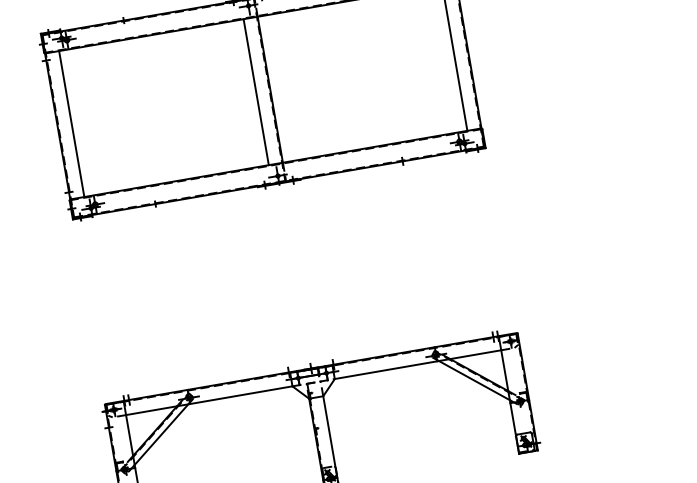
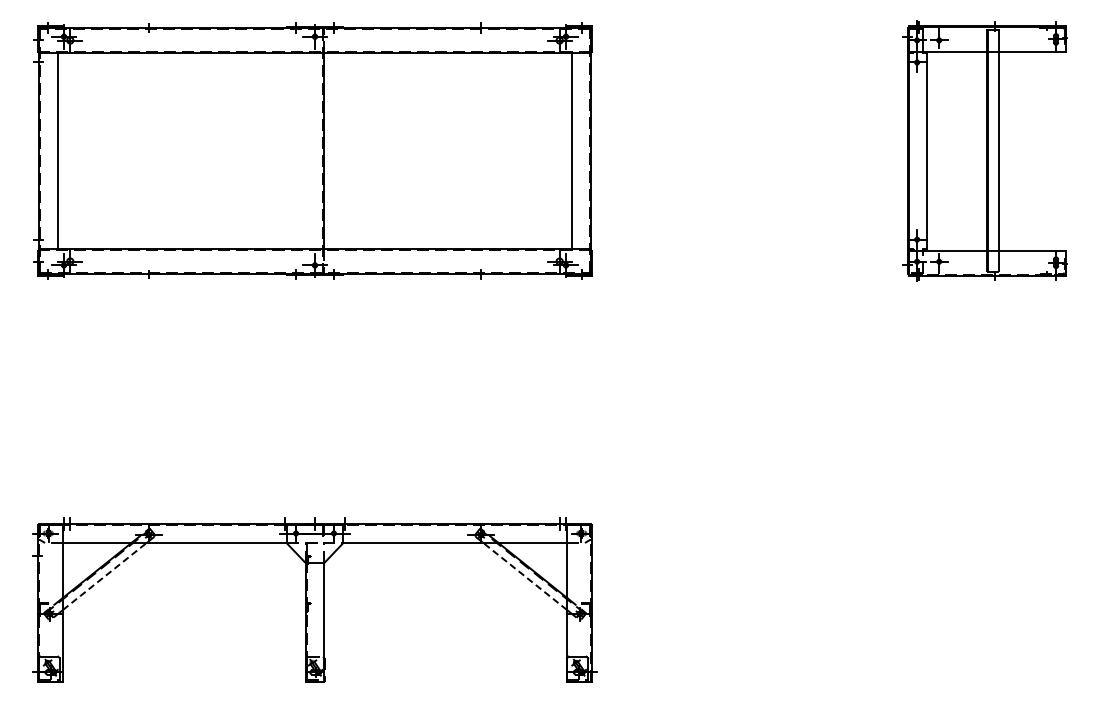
line: (256, 92) -> (305, 151), removed
line: (474, 380) -> (525, 576), solid -> dashed
line: (161, 434) -> (104, 576), solid -> dashed

